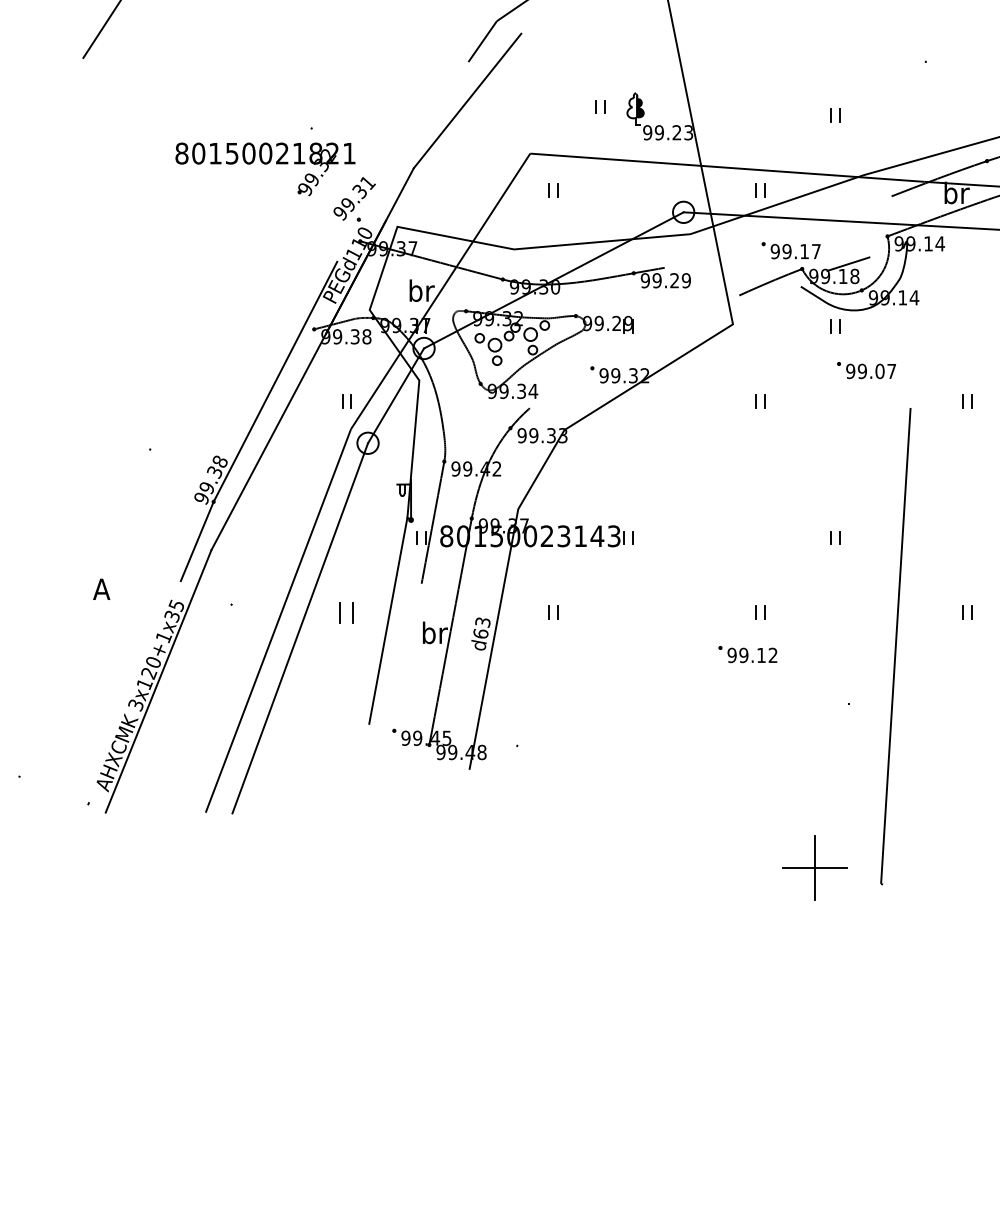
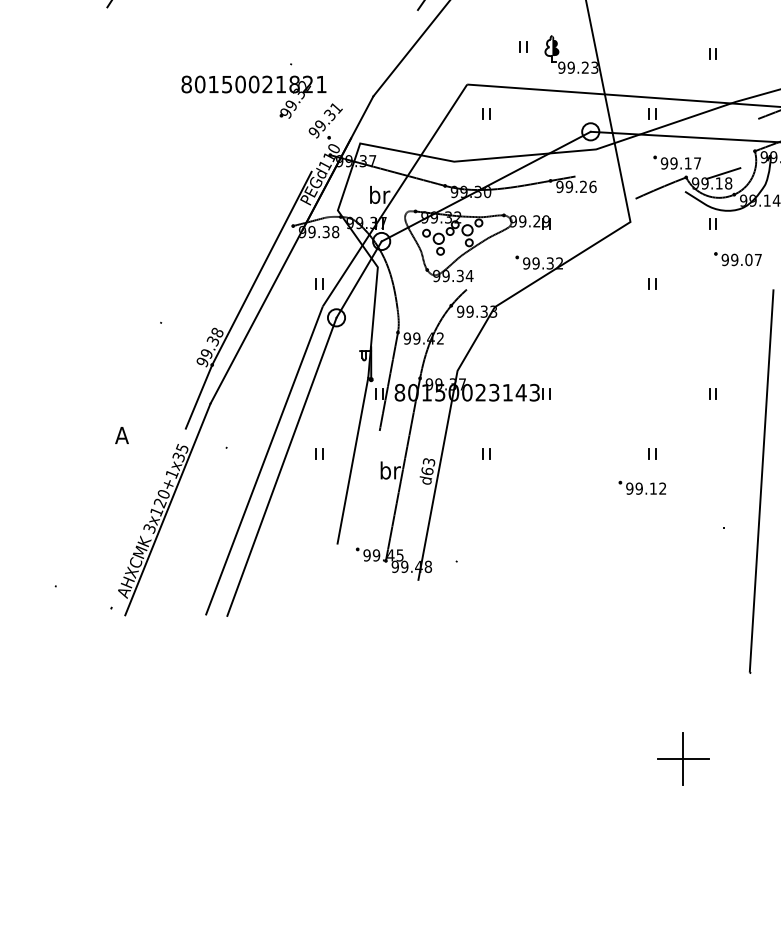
text: (686, 280) -> (593, 186), 99.29 -> 99.26
part: (346, 612) -> (319, 454), size x0.62
part: (814, 867) -> (683, 758), moved

